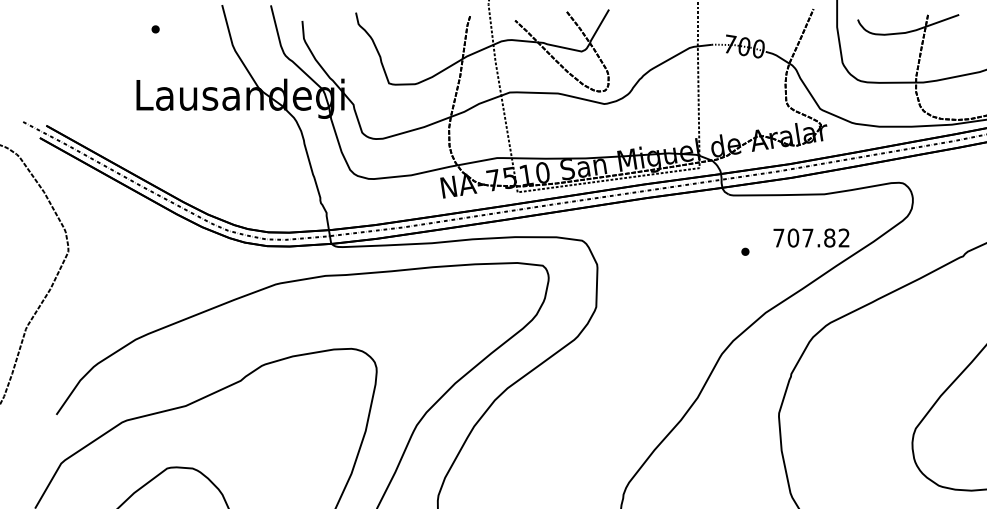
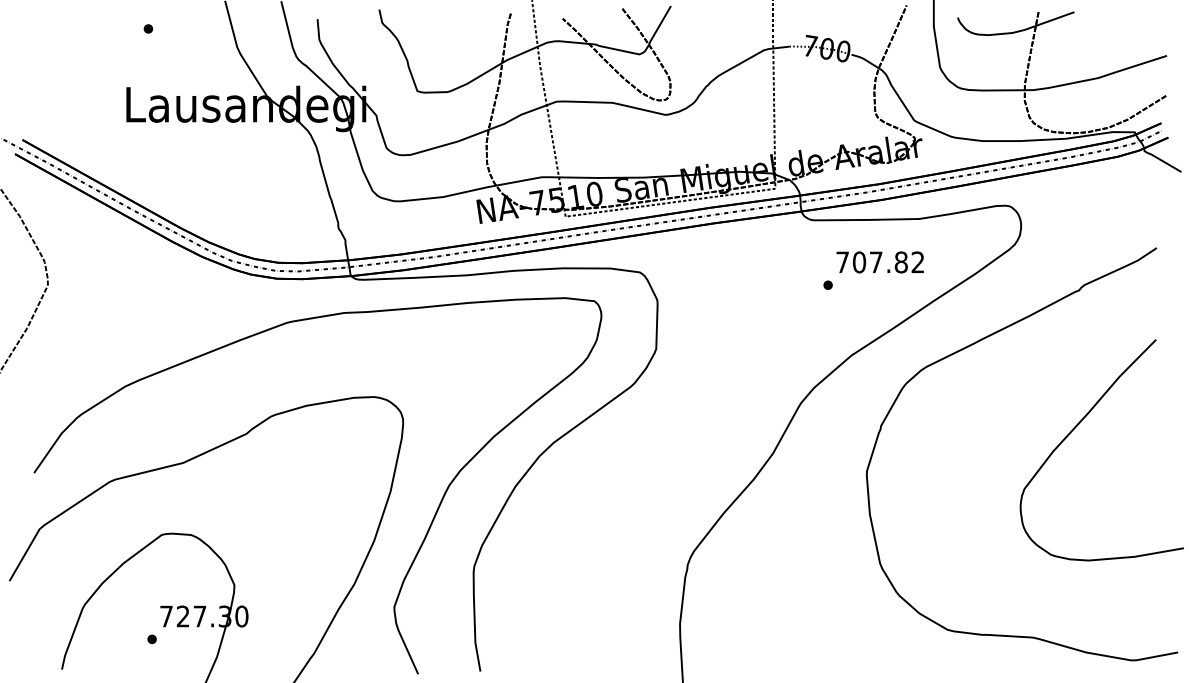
text: (810, 238) -> (879, 262), moved

